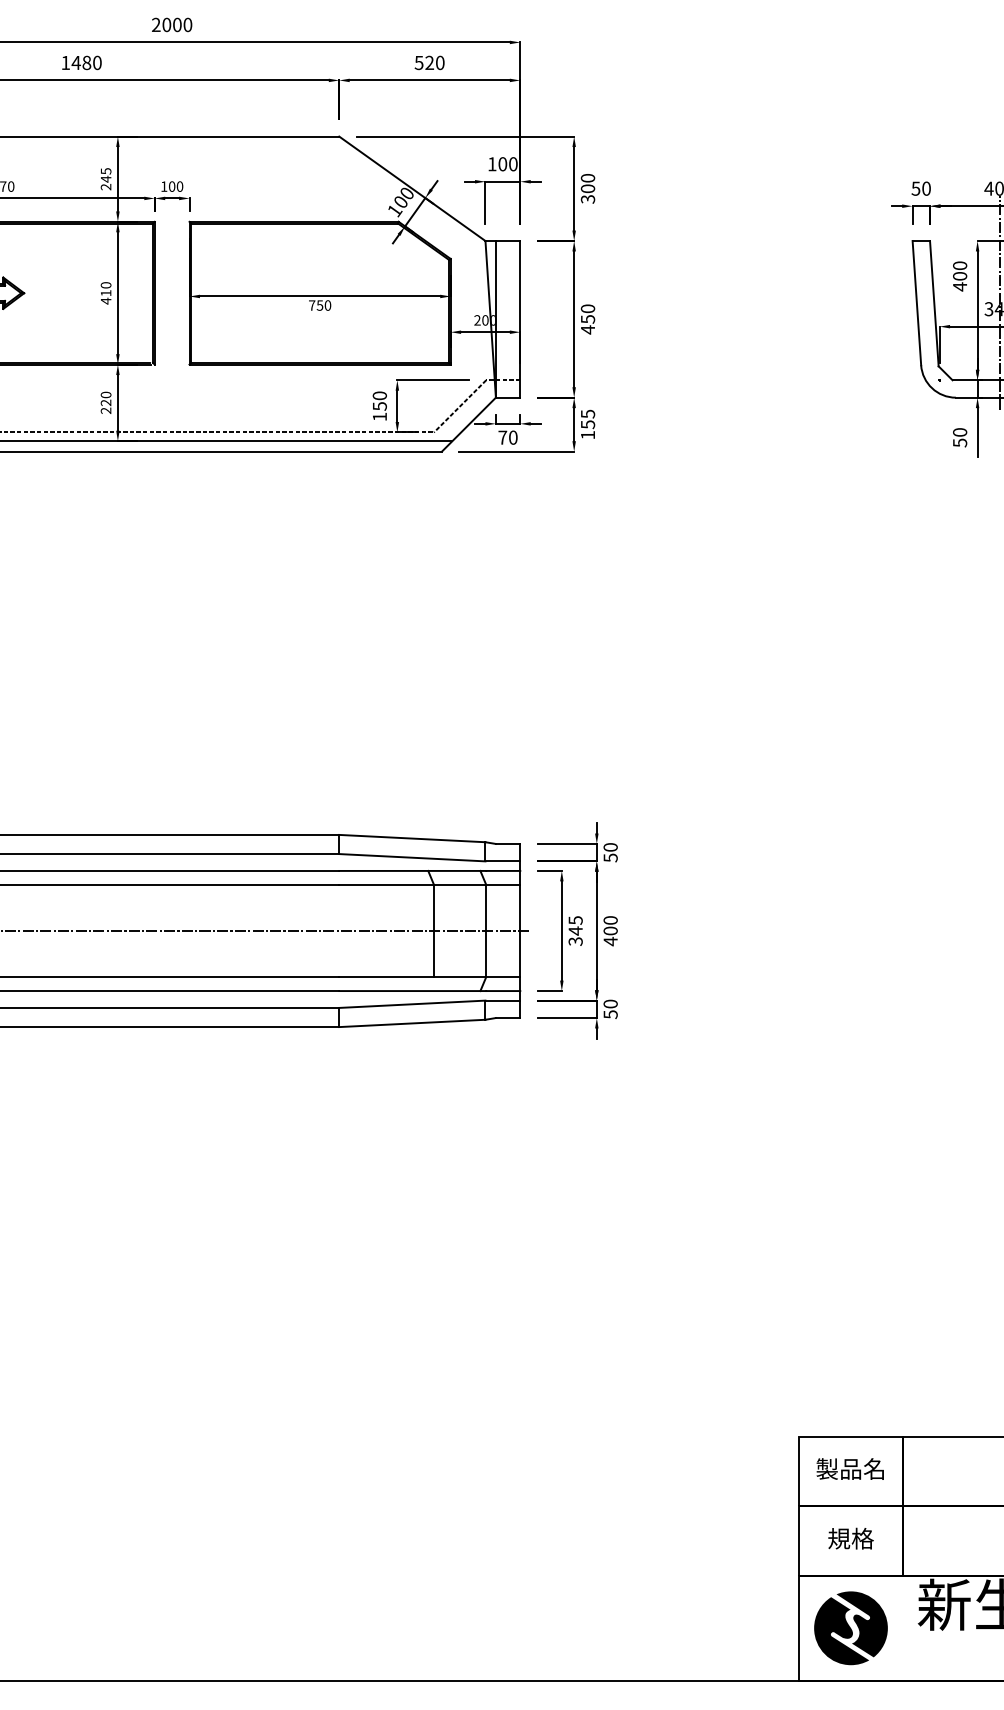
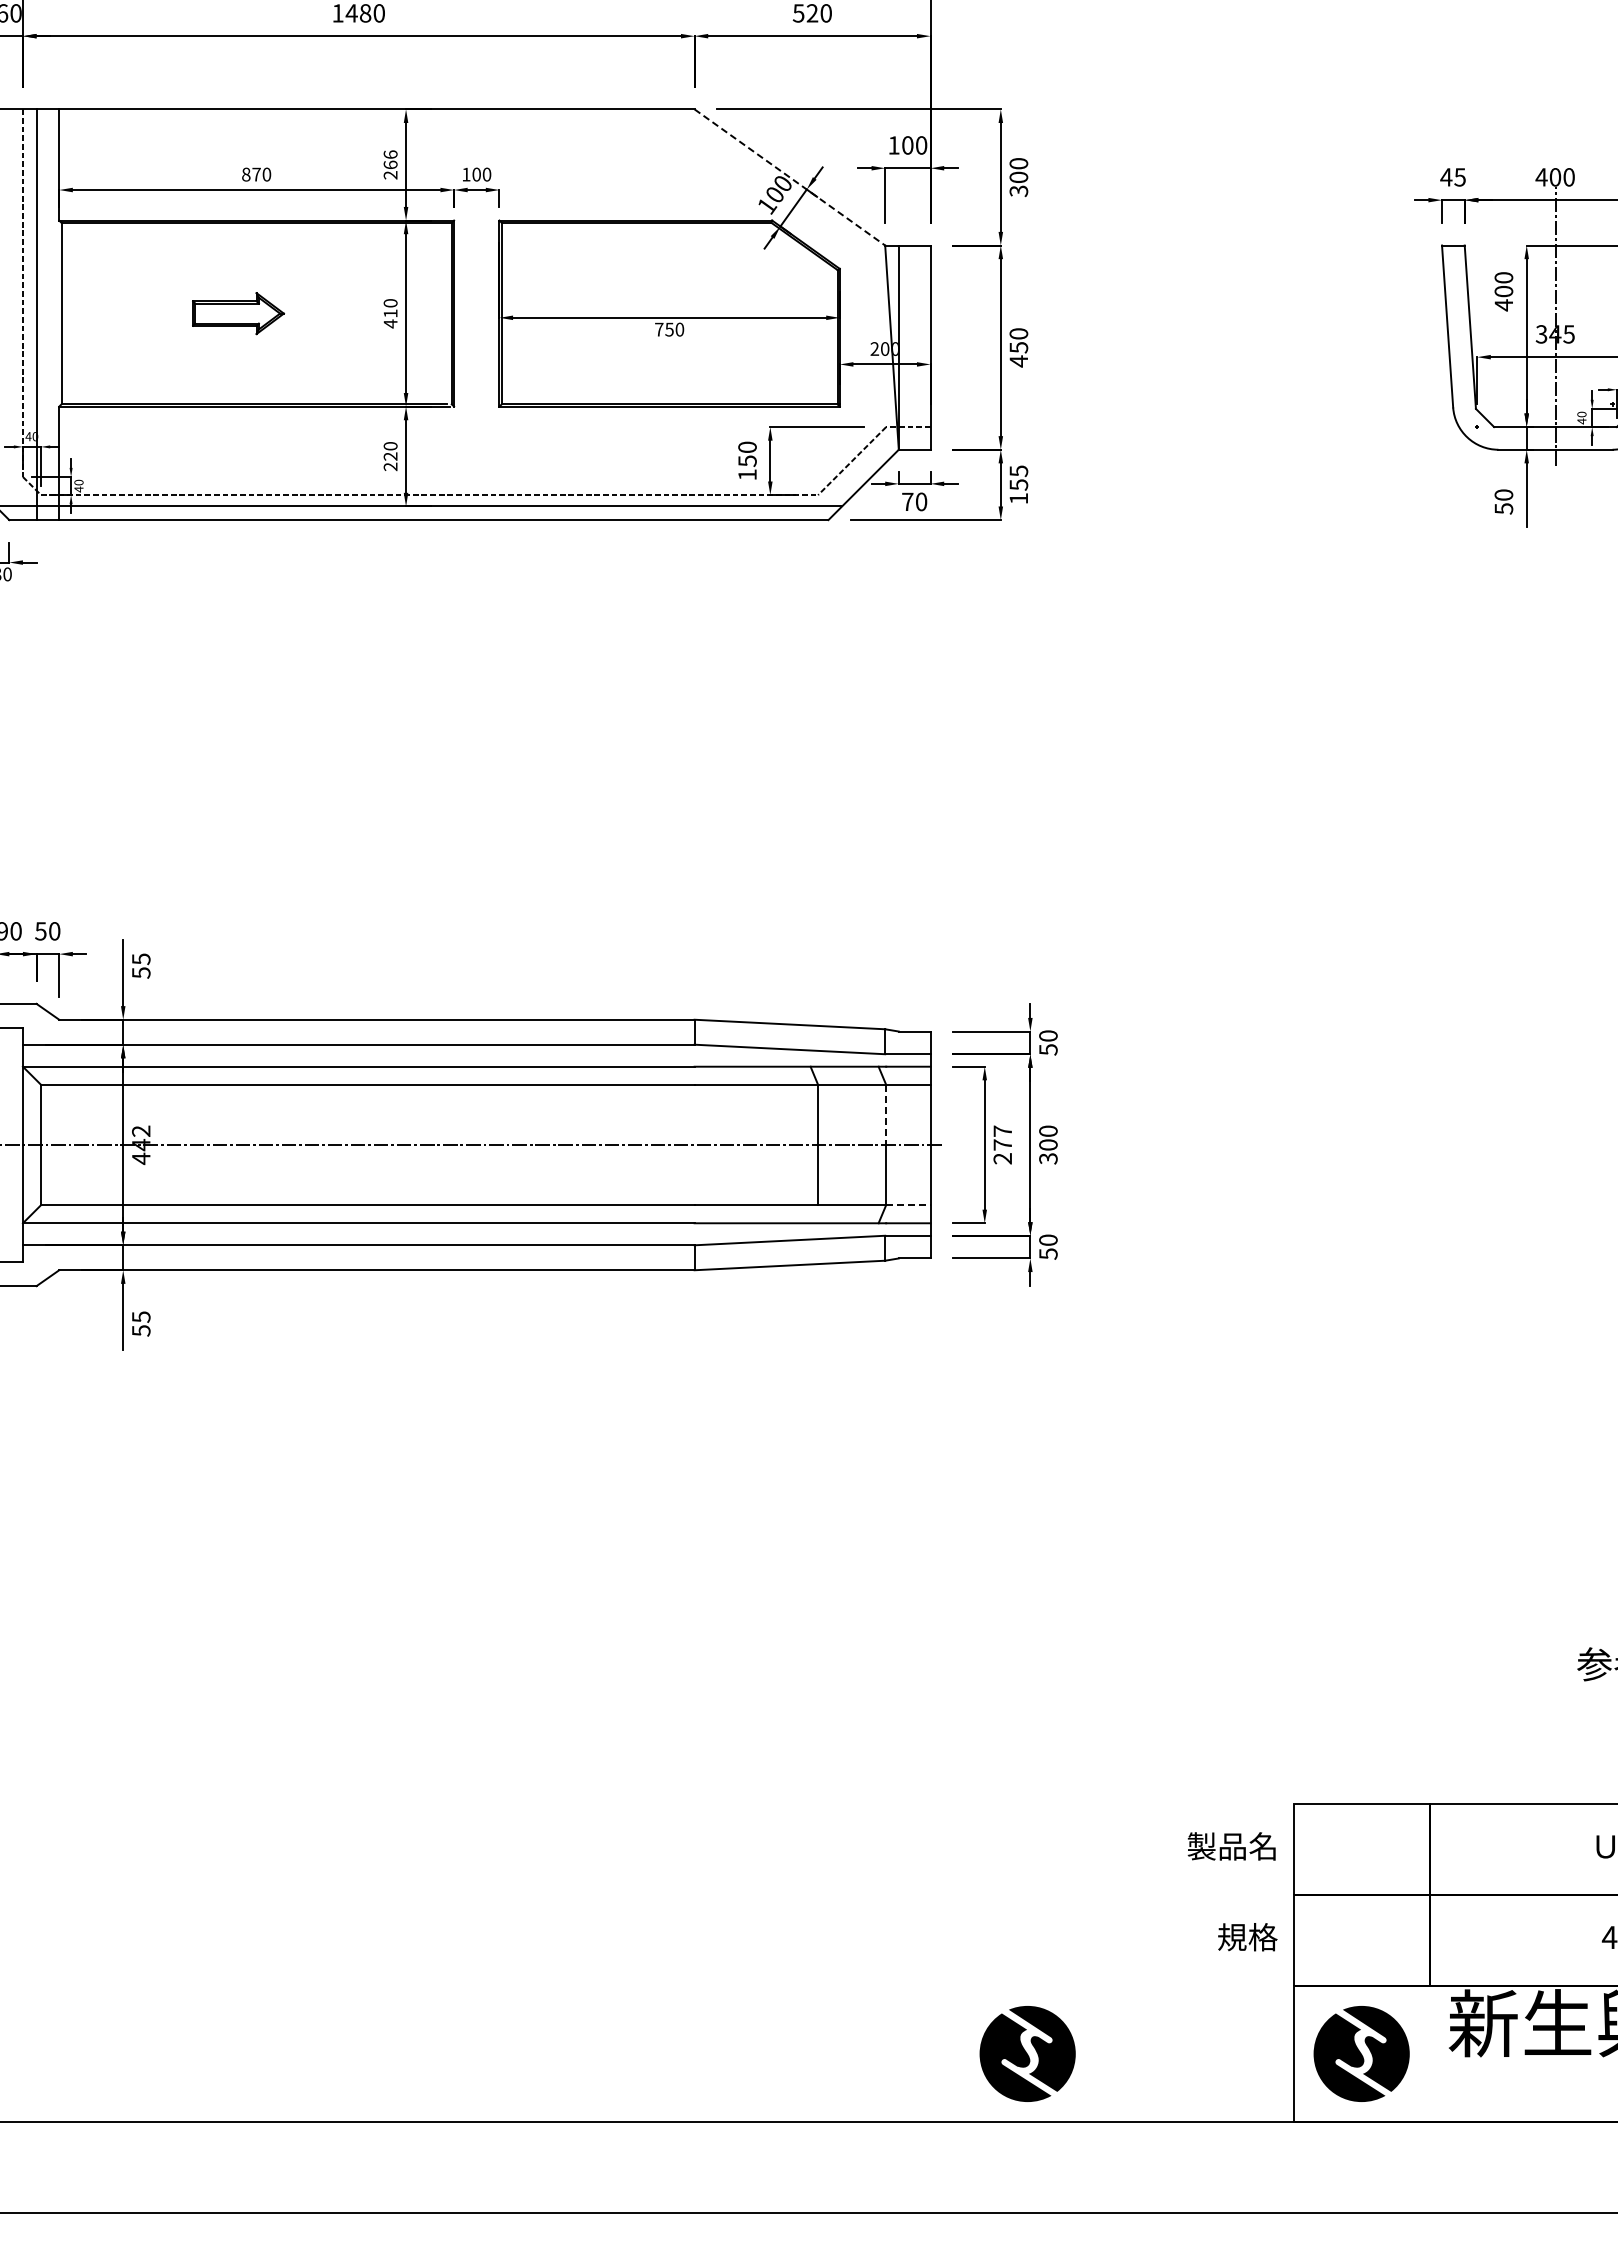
text: (105, 175) -> (390, 159), 245 -> 266
line: (412, 188) -> (790, 177), solid -> dashed
text: (920, 188) -> (1452, 177), 50 -> 45
line: (486, 908) -> (886, 1115), solid -> dashed
text: (575, 930) -> (1002, 1144), 345 -> 277
text: (610, 941) -> (1048, 1158), 400 -> 300
line: (503, 977) -> (908, 1205), solid -> dashed
text: (850, 1469) -> (1231, 1846), moved
text: (850, 1538) -> (1247, 1937), moved
part: (594, 1627) -> (1027, 2053), added

